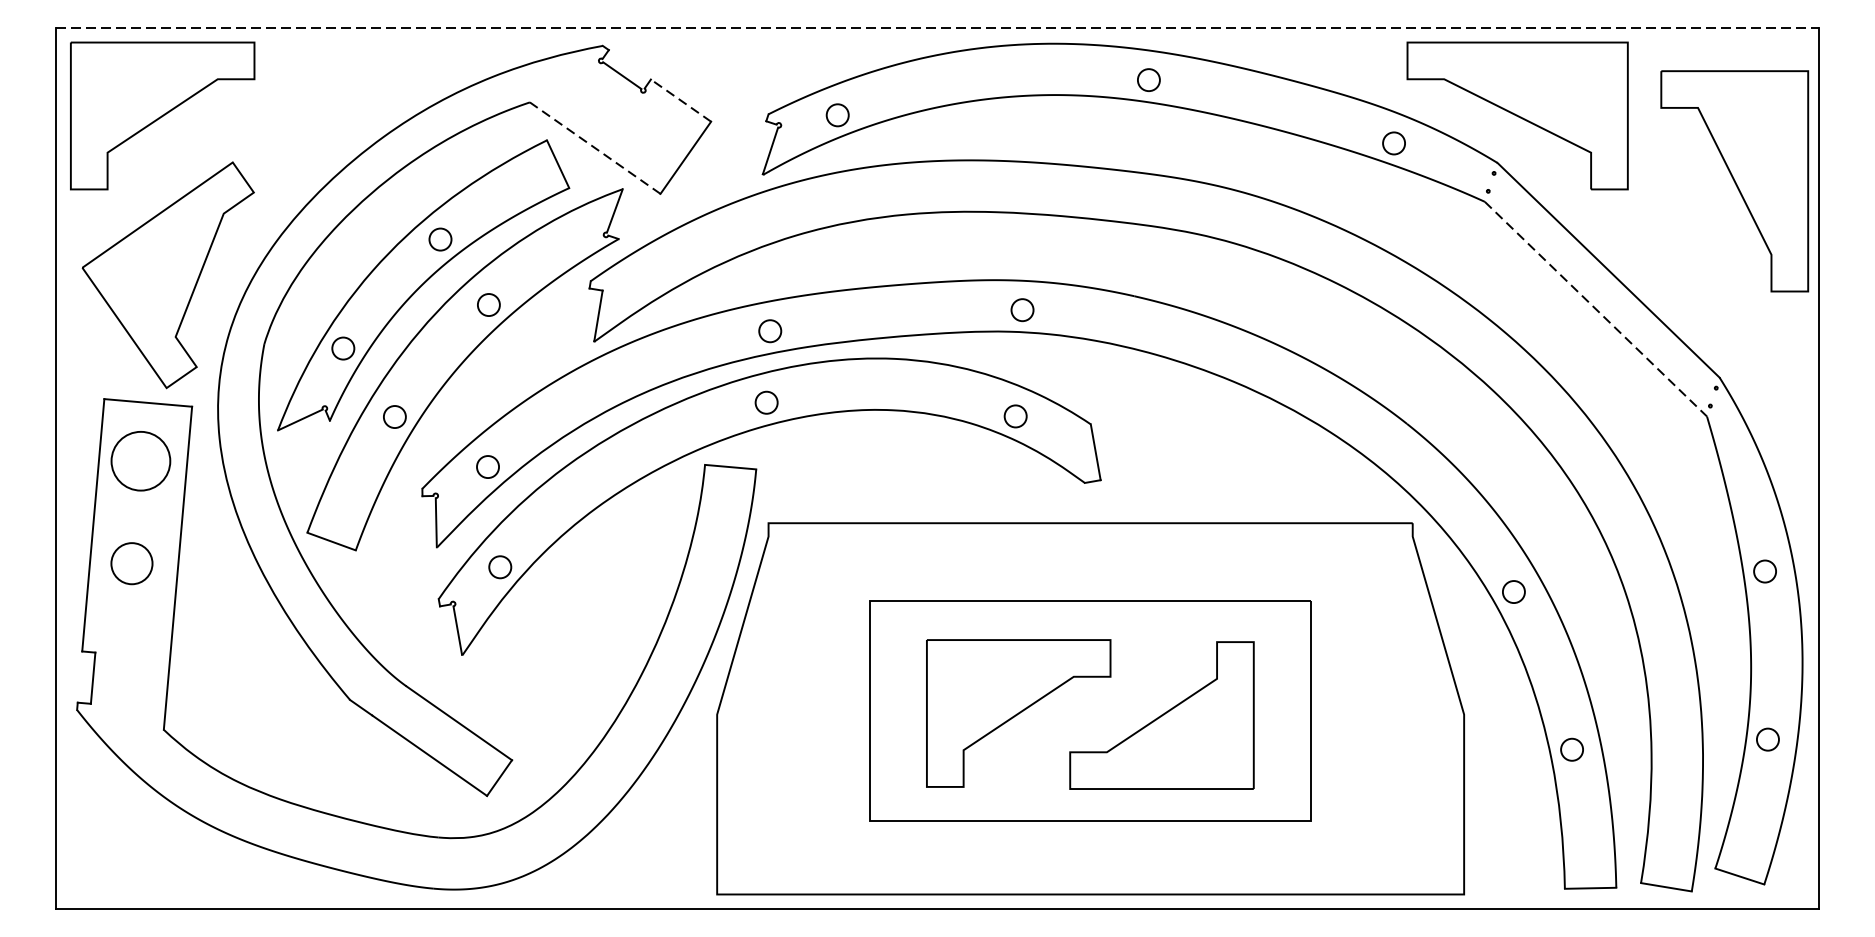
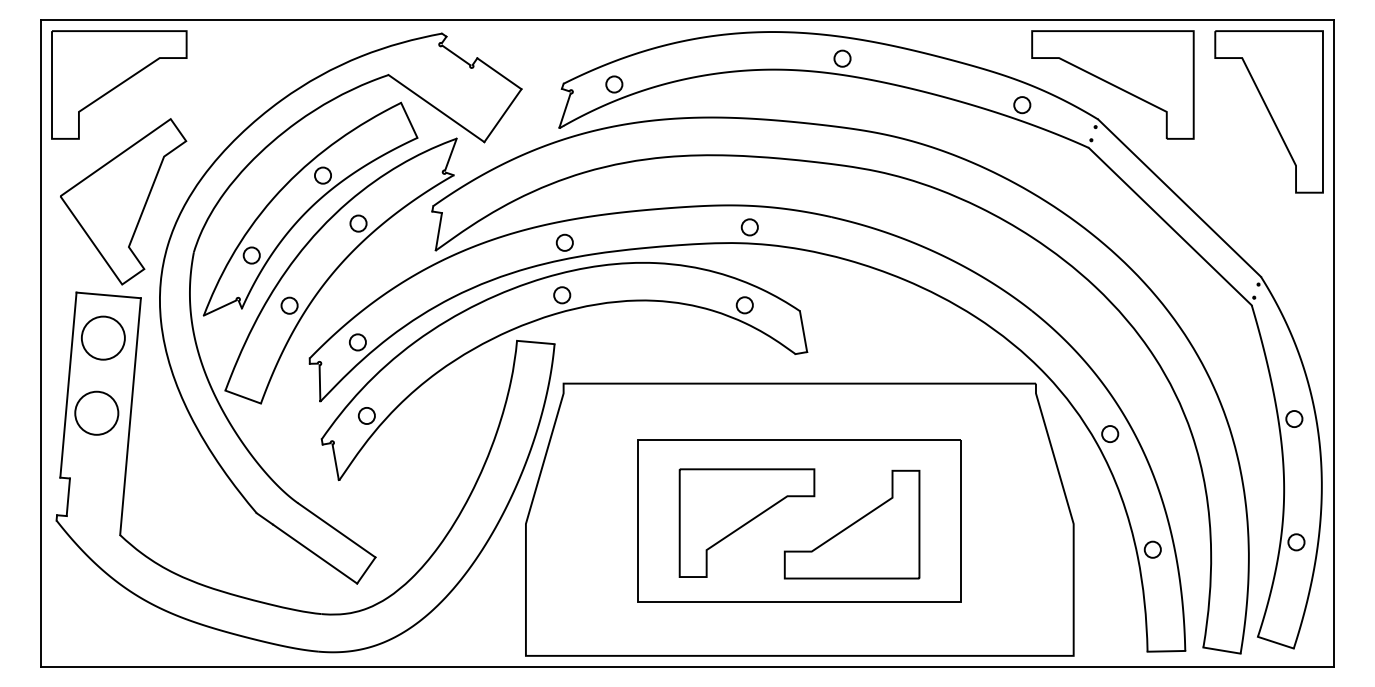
line: (937, 28) -> (687, 20), dashed -> solid
line: (681, 100) -> (499, 73), dashed -> solid
line: (595, 148) -> (436, 108), dashed -> solid
part: (1733, 180) -> (1268, 111), moved
line: (1596, 310) -> (1170, 227), dashed -> solid
circle: (131, 562) -> (96, 412), size x1.43

